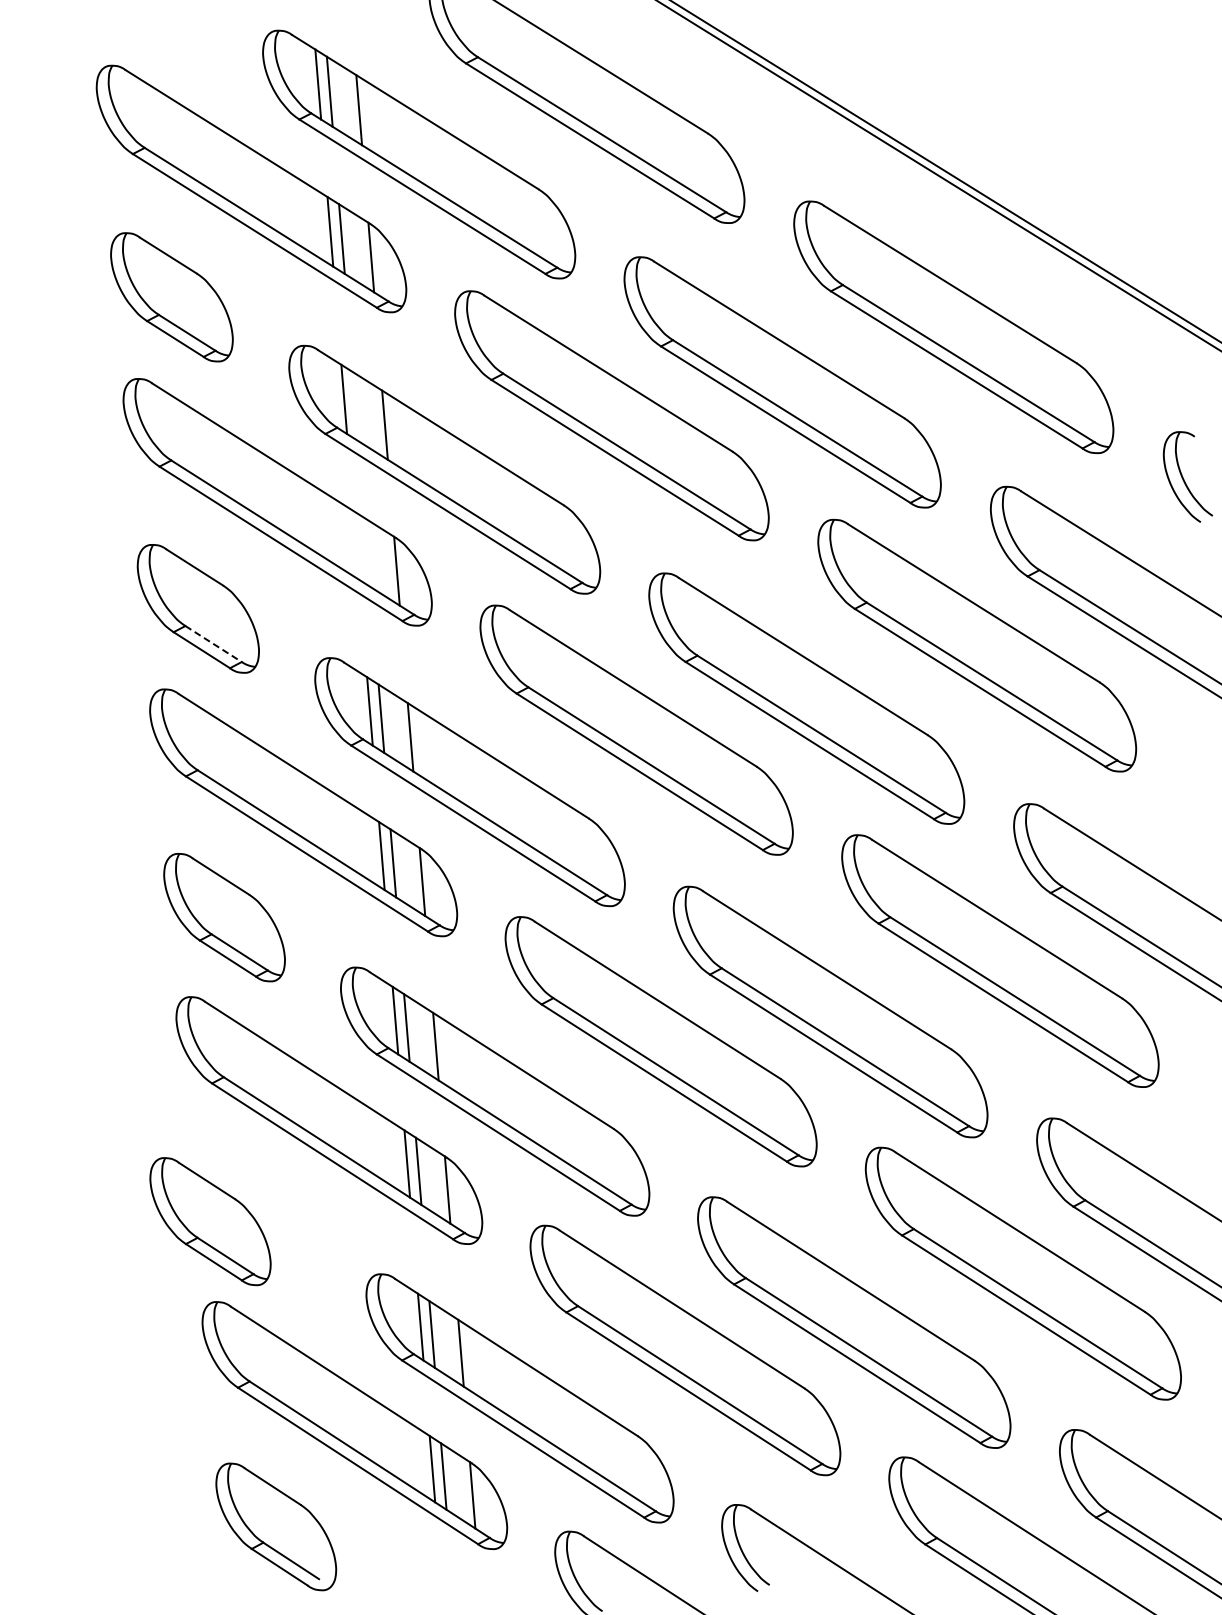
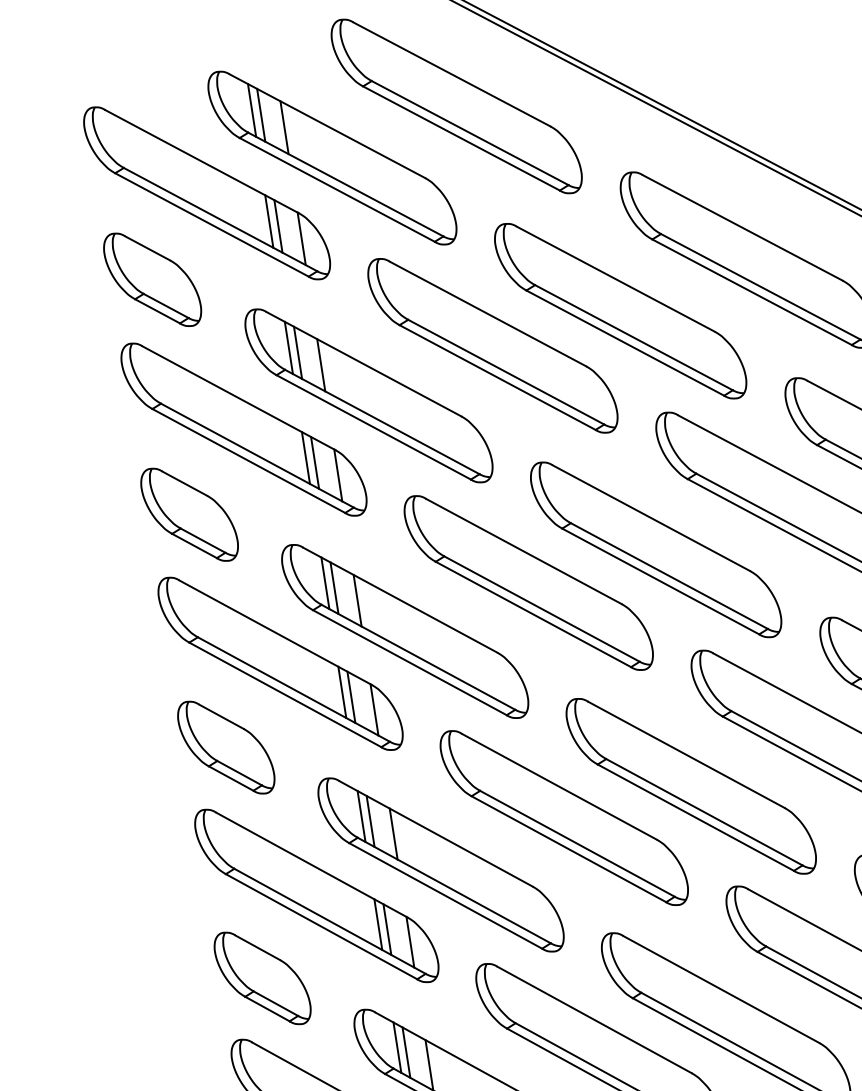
line: (355, 406) -> (297, 352), added
line: (356, 544) -> (306, 457), added
line: (367, 552) -> (314, 462), added
line: (214, 644) -> (203, 540), dashed -> solid
part: (210, 1221) -> (262, 978), moved

